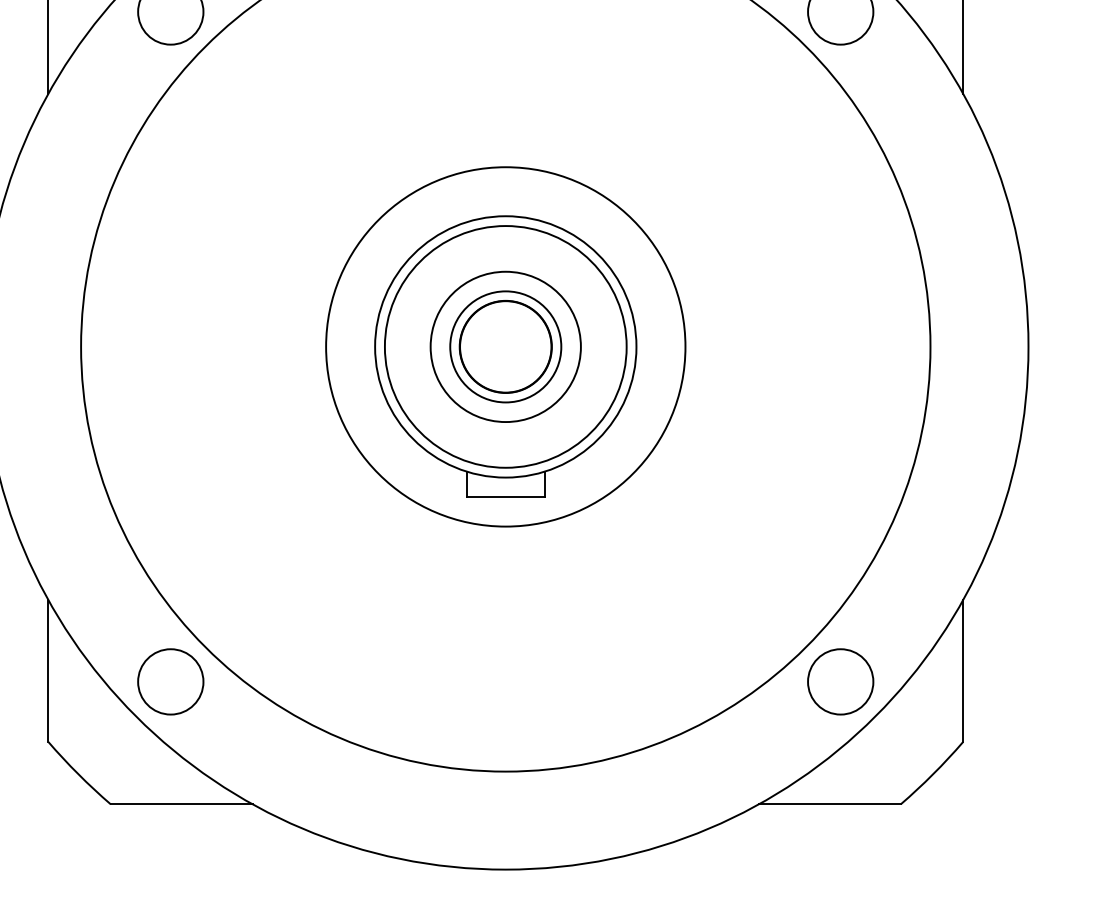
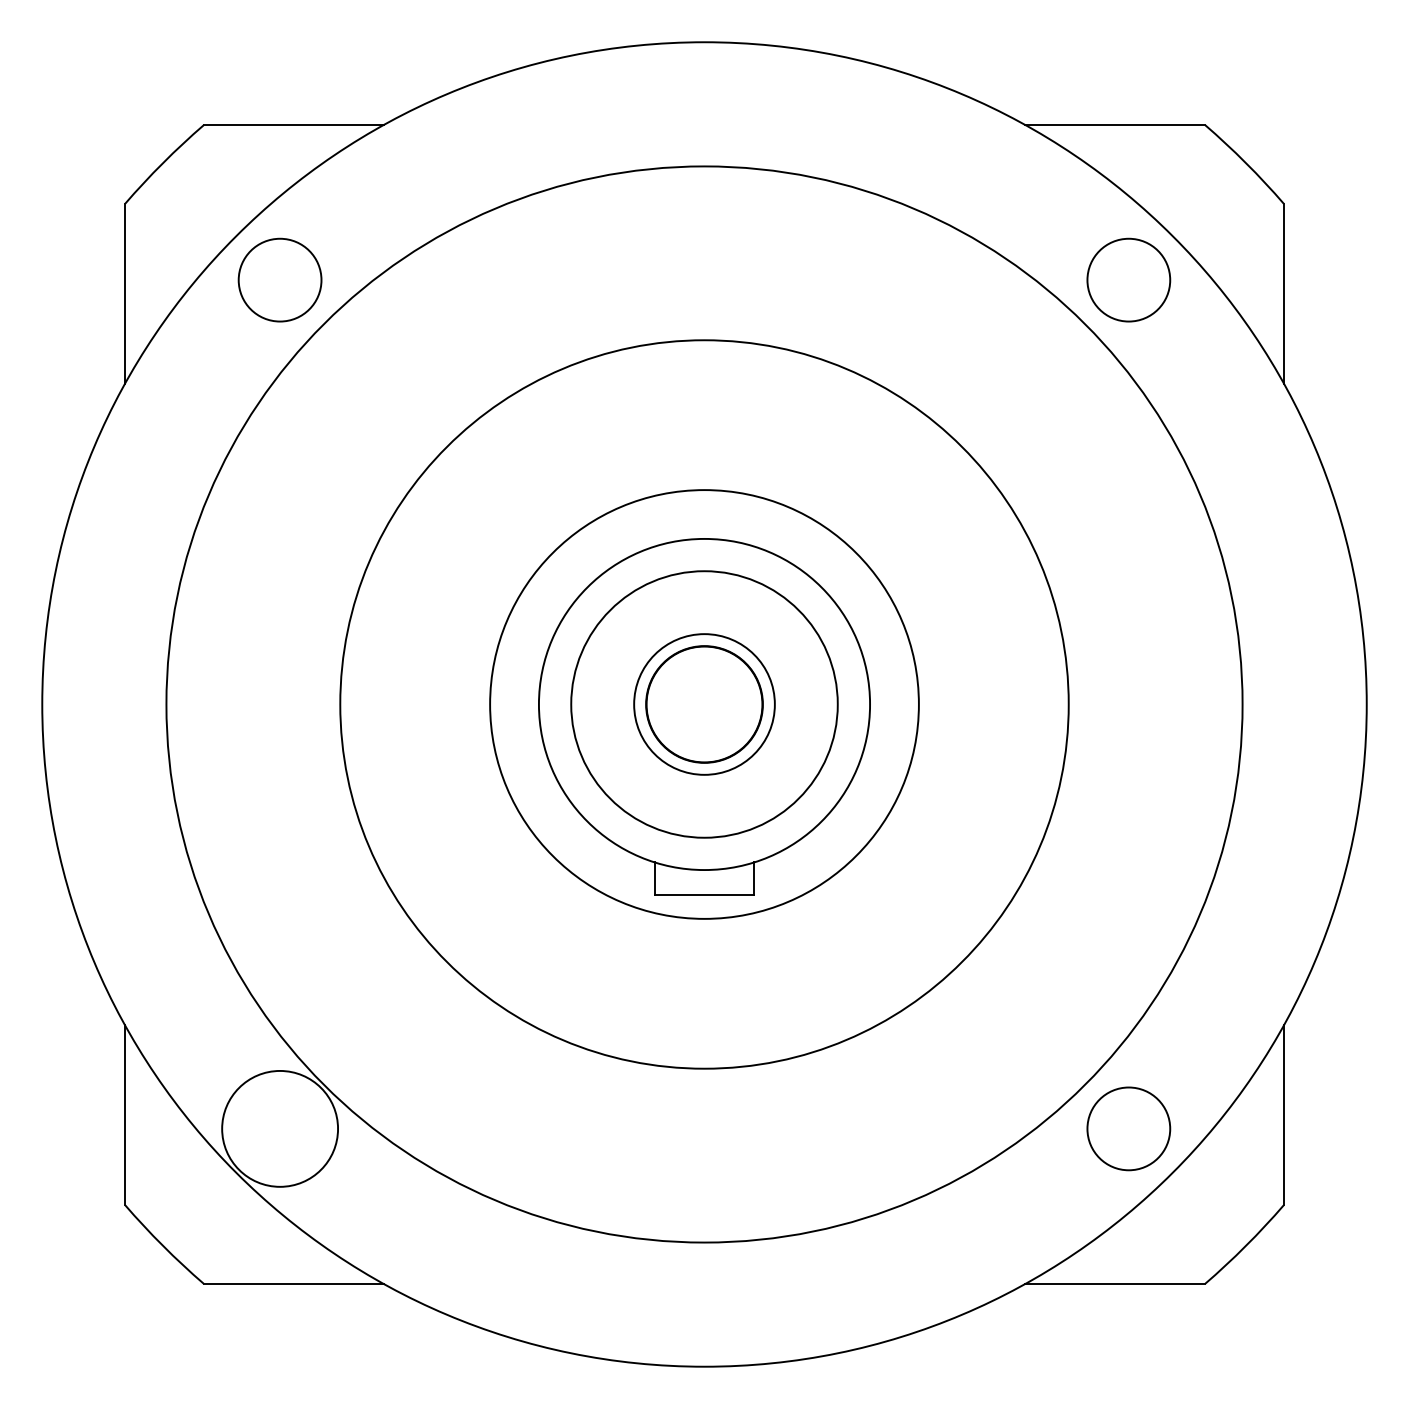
circle: (505, 346) -> (704, 704), size x1.4
circle: (505, 346) -> (704, 704), size x1.4
circle: (505, 346) -> (704, 704), size x1.6
circle: (170, 681) -> (279, 1128), size x1.4

